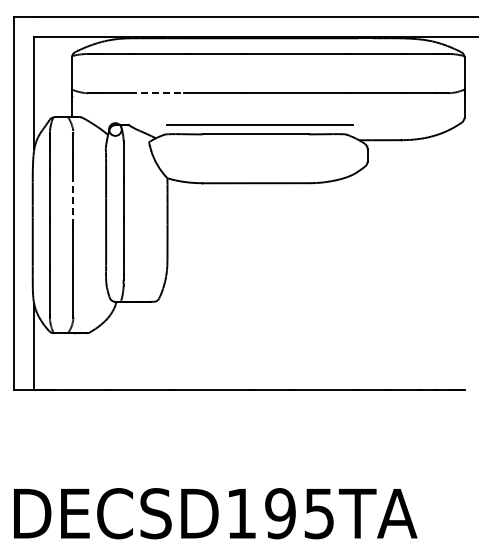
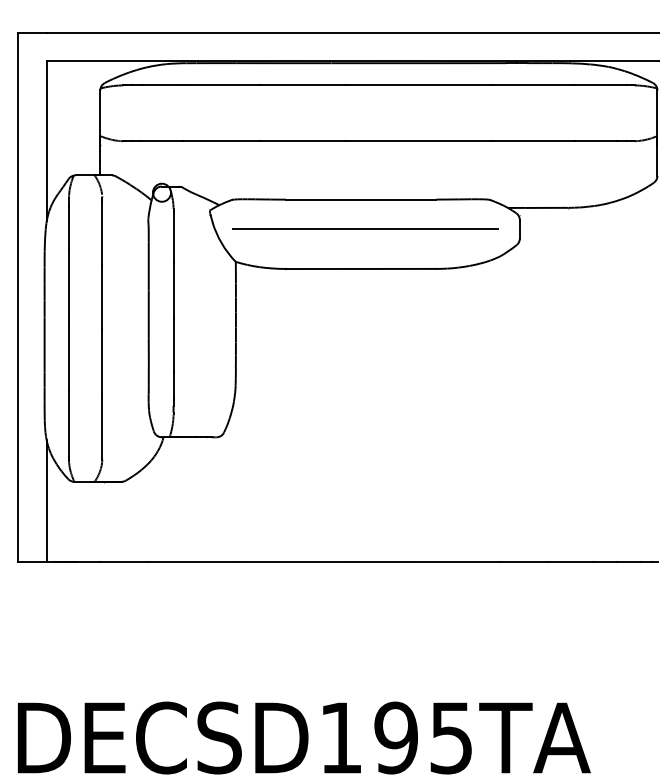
line: (157, 93) -> (221, 141), dashed -> solid
line: (259, 124) -> (365, 228), moved
line: (73, 203) -> (102, 297), dashed -> solid

